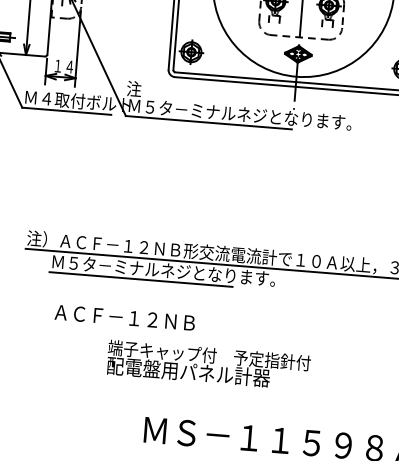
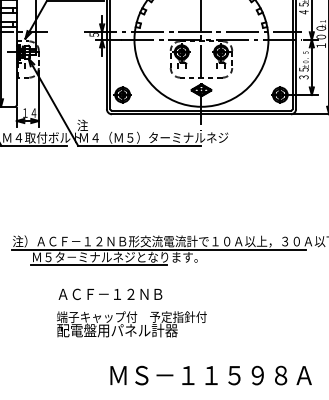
text: (248, 114) -> (168, 137), Ｍ５タ－ミナルネジとなります。 -> Ｍ４（Ｍ５）ターミナルネジ
text: (125, 316) -> (110, 293), moved
text: (208, 365) -> (131, 324), moved

